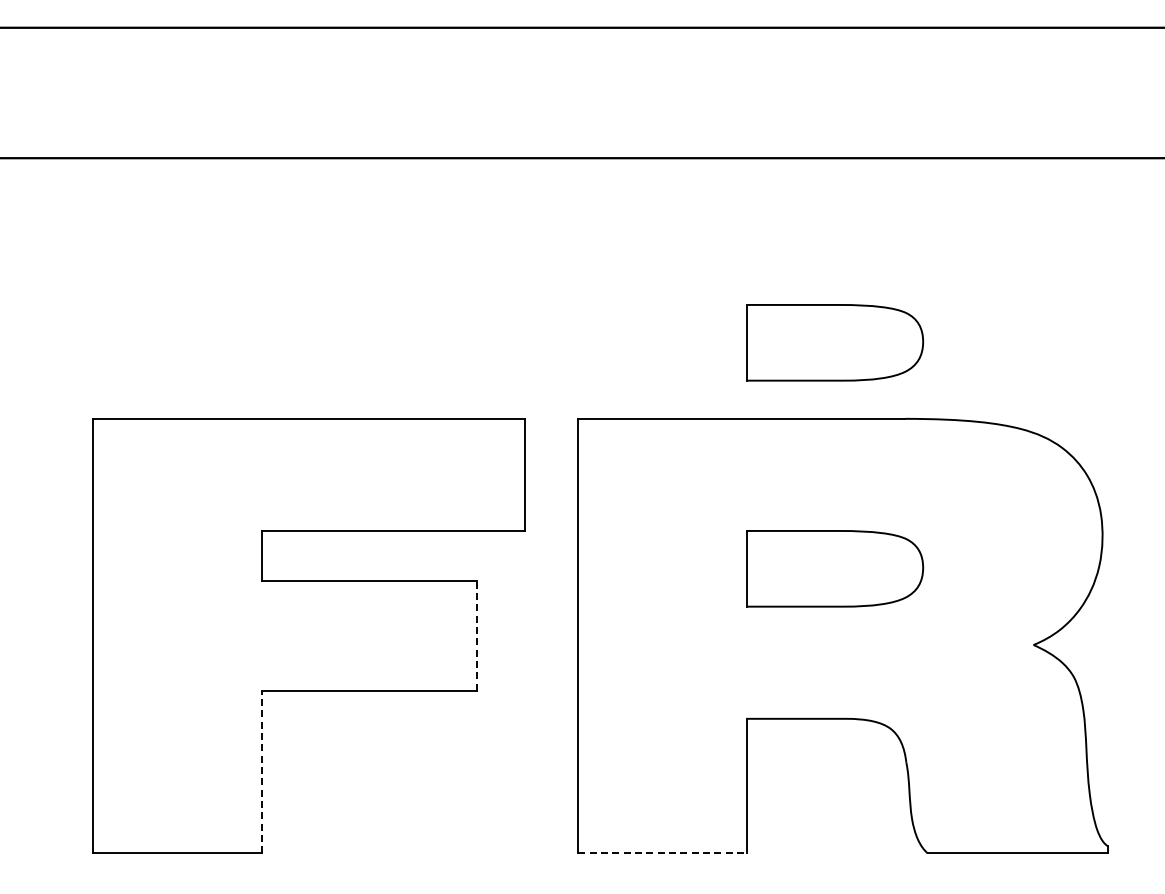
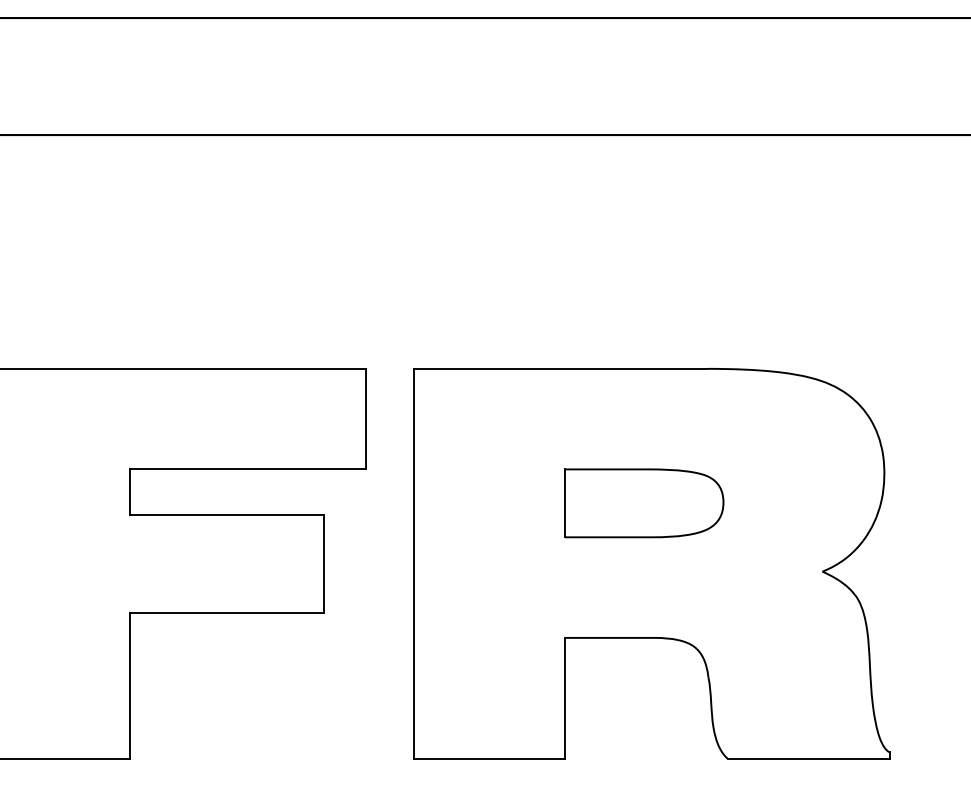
part: (835, 342) -> (644, 300), removed
line: (477, 636) -> (323, 564), dashed -> solid
line: (261, 771) -> (130, 685), dashed -> solid
line: (662, 853) -> (489, 758), dashed -> solid

